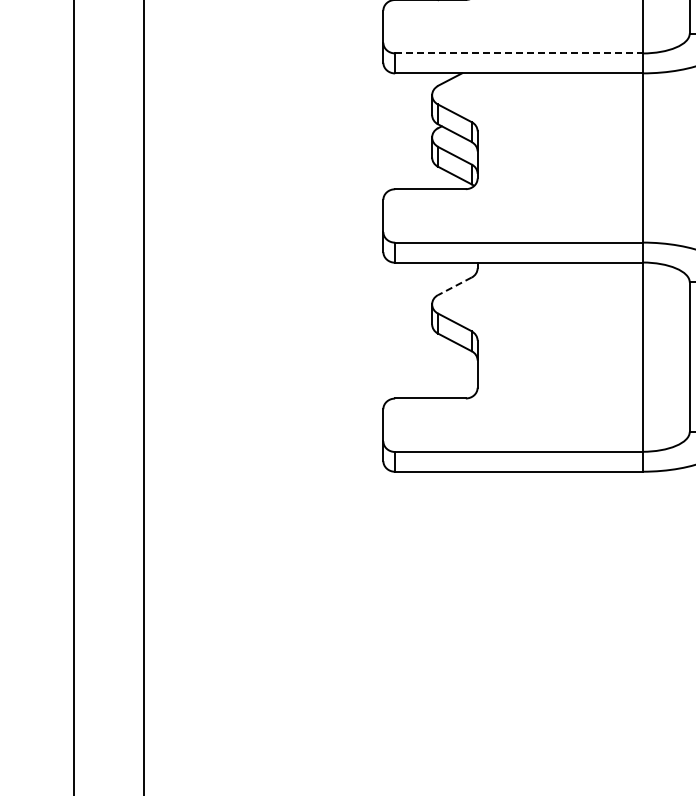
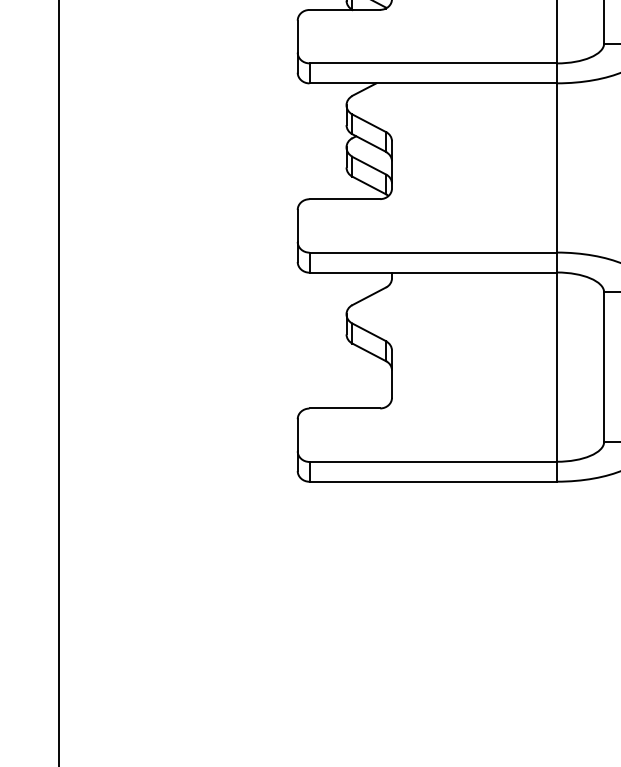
line: (518, 53) -> (432, 63), dashed -> solid
line: (454, 286) -> (368, 296), dashed -> solid

